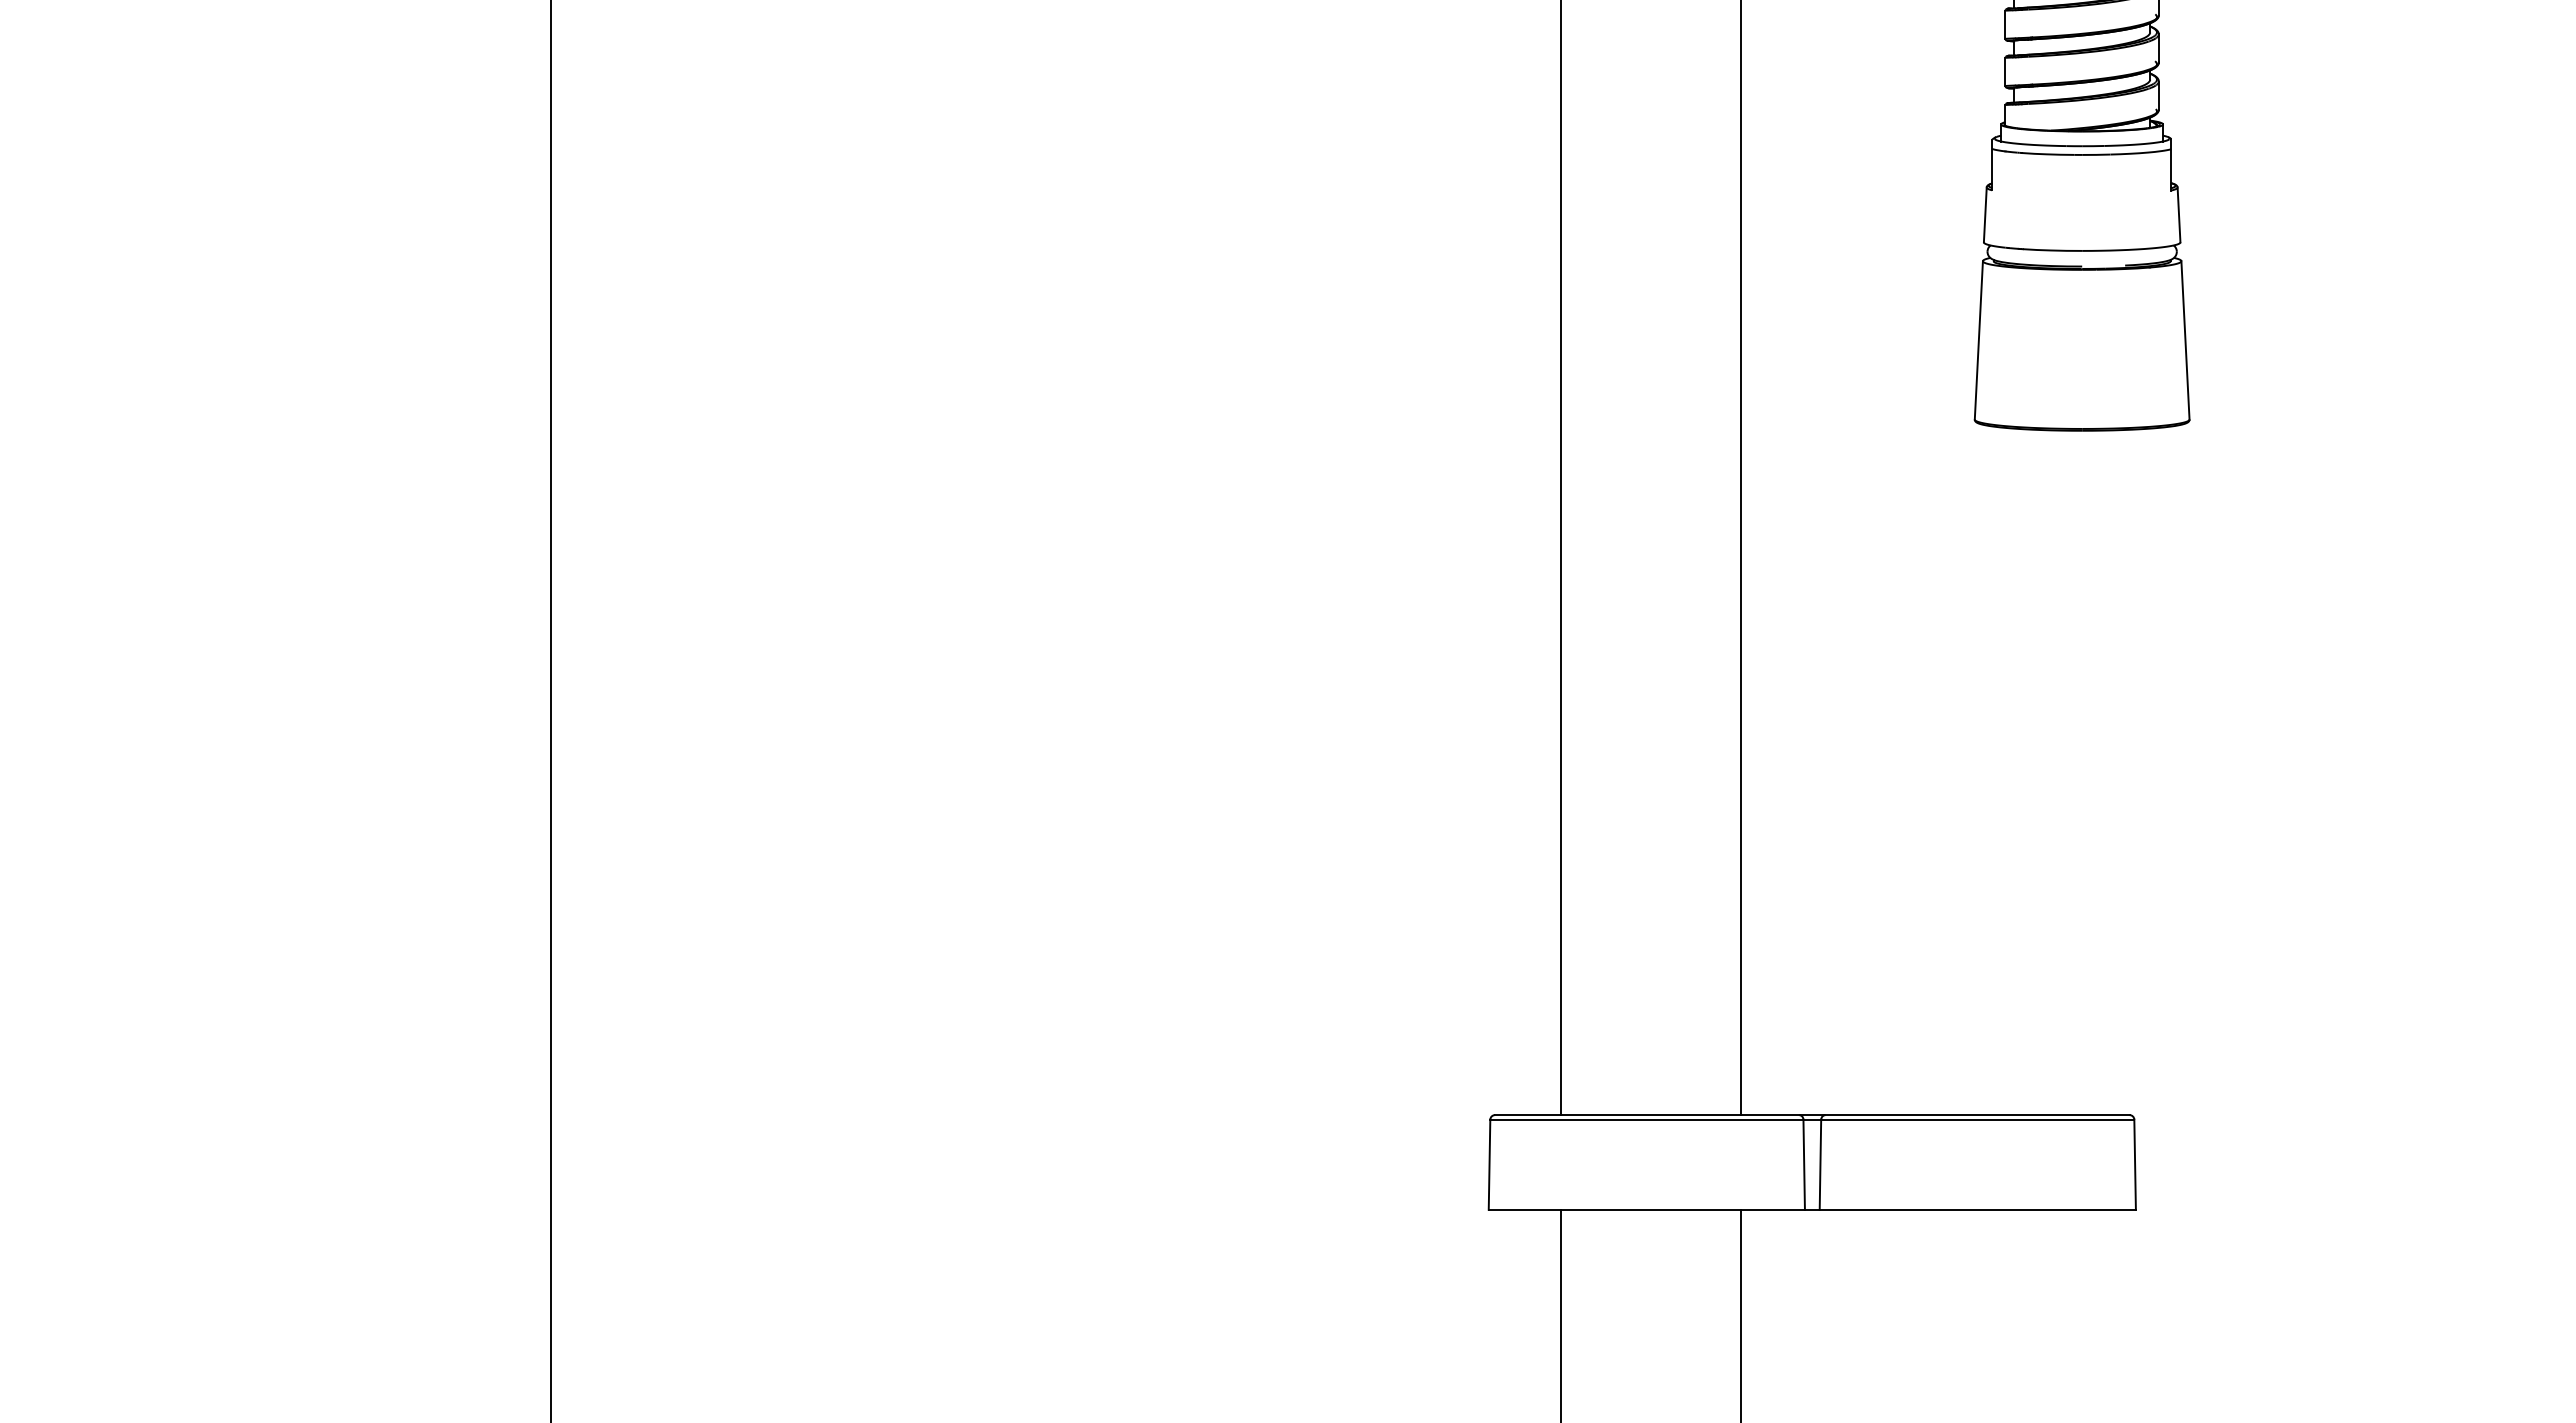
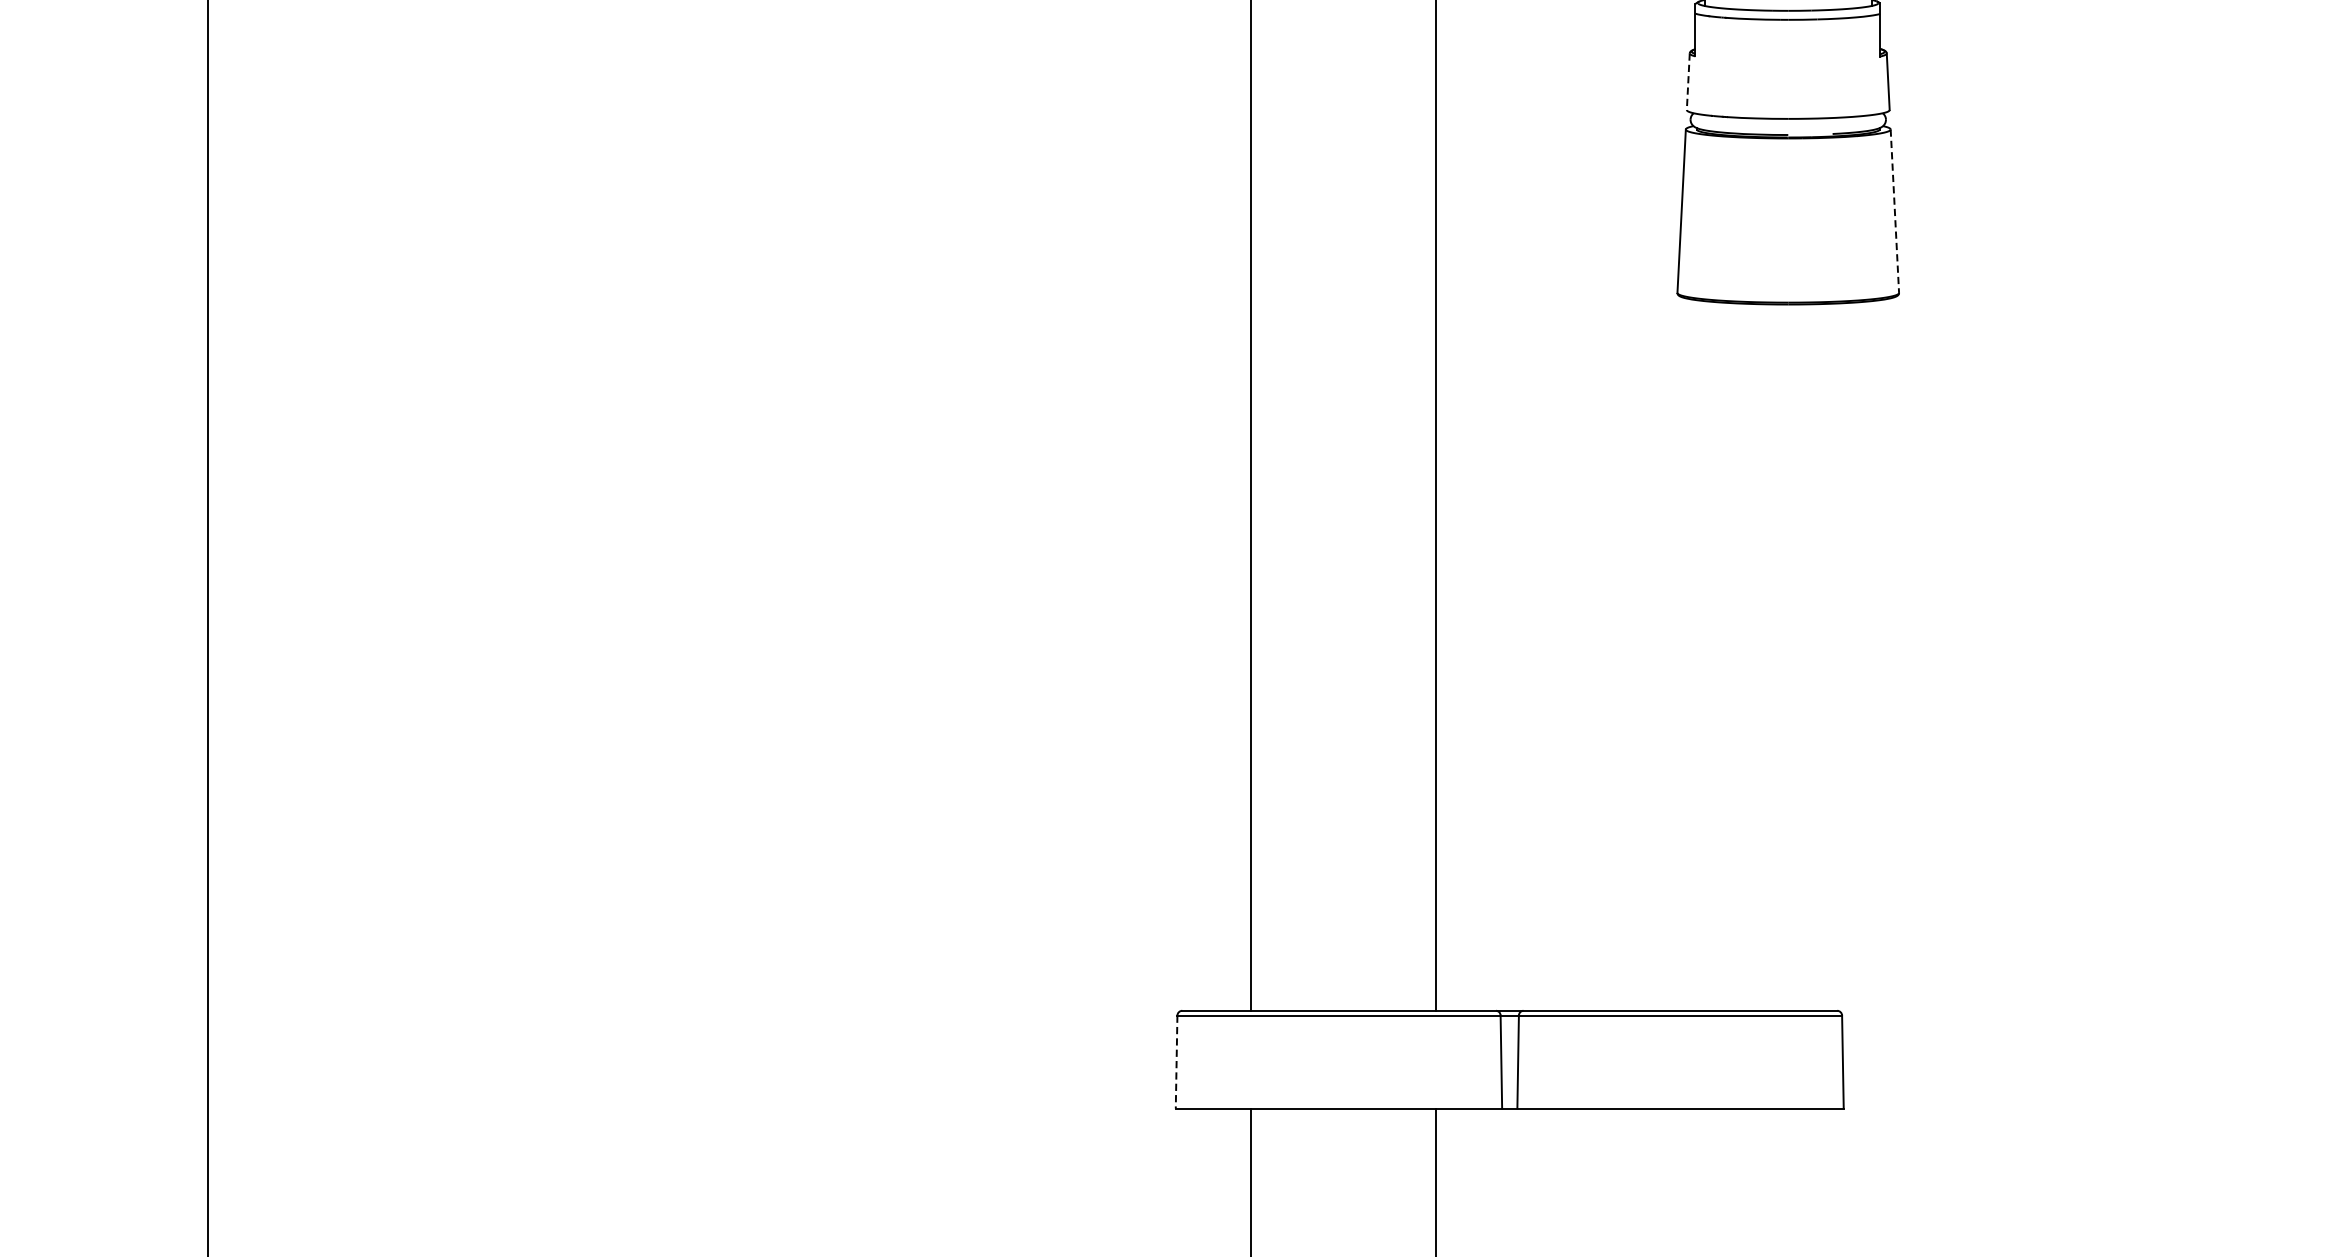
line: (1985, 215) -> (1688, 82), solid -> dashed
line: (2185, 340) -> (1894, 211), solid -> dashed
line: (1489, 1165) -> (1176, 1062), solid -> dashed

